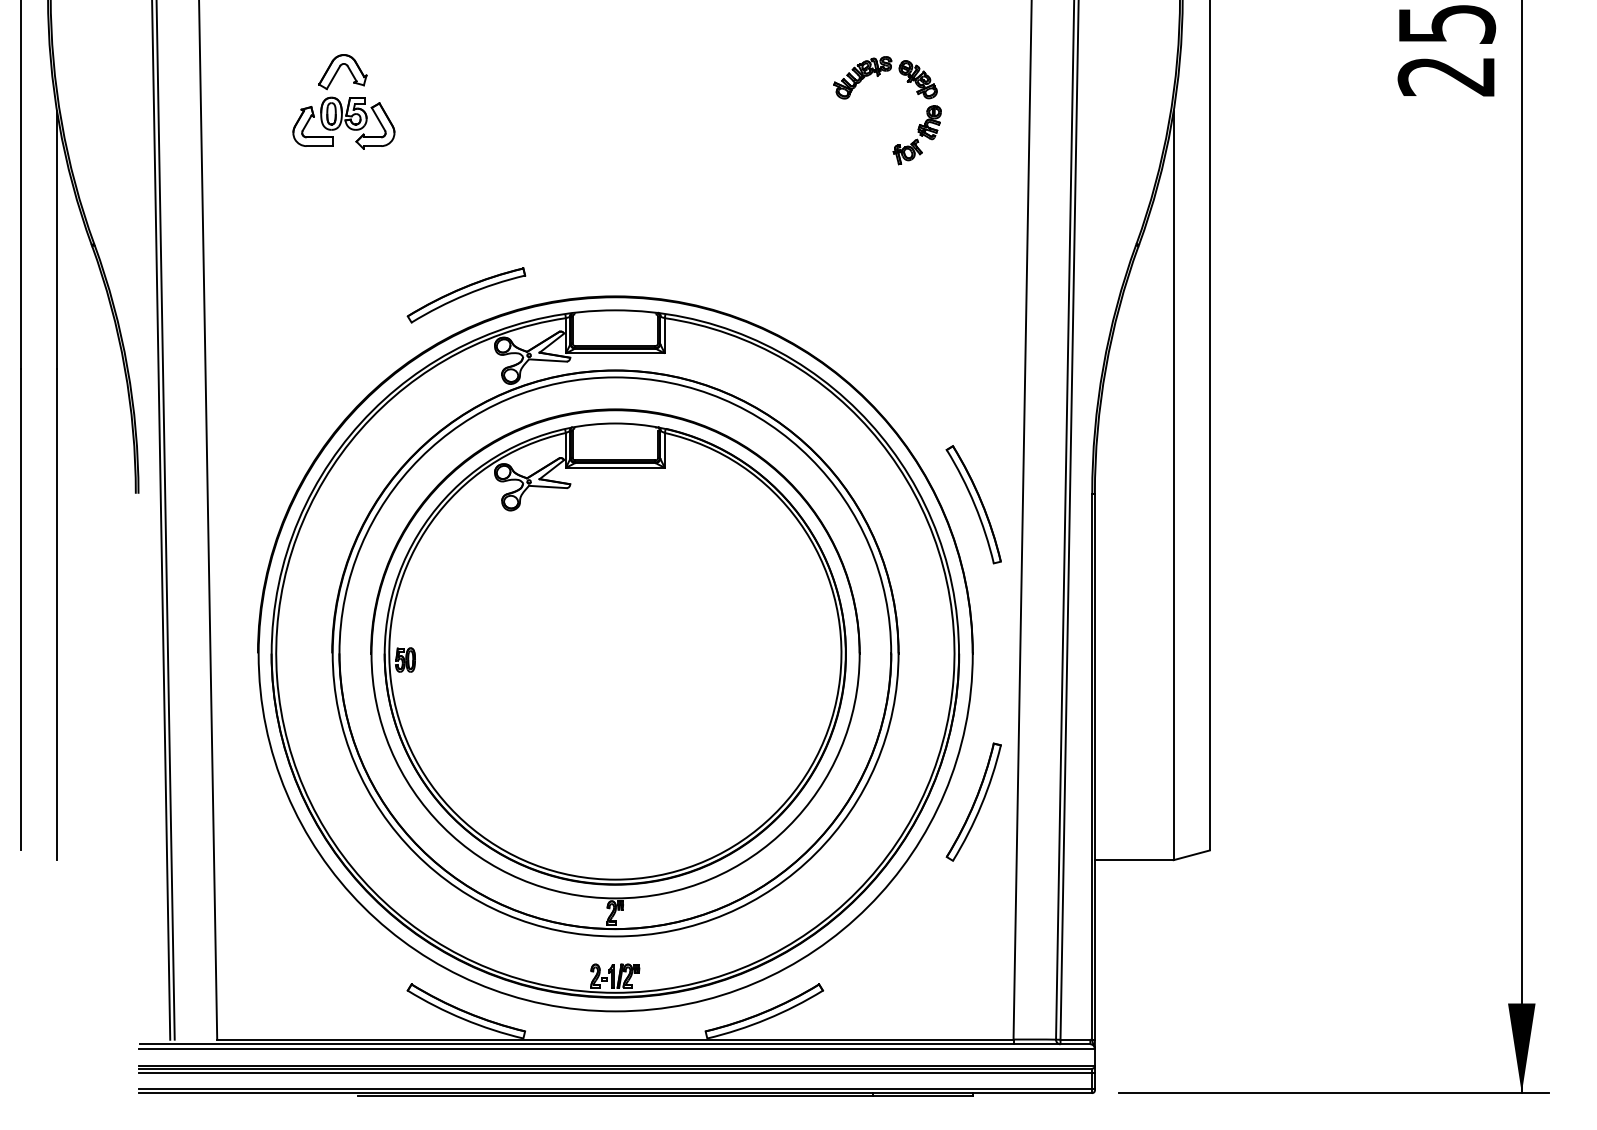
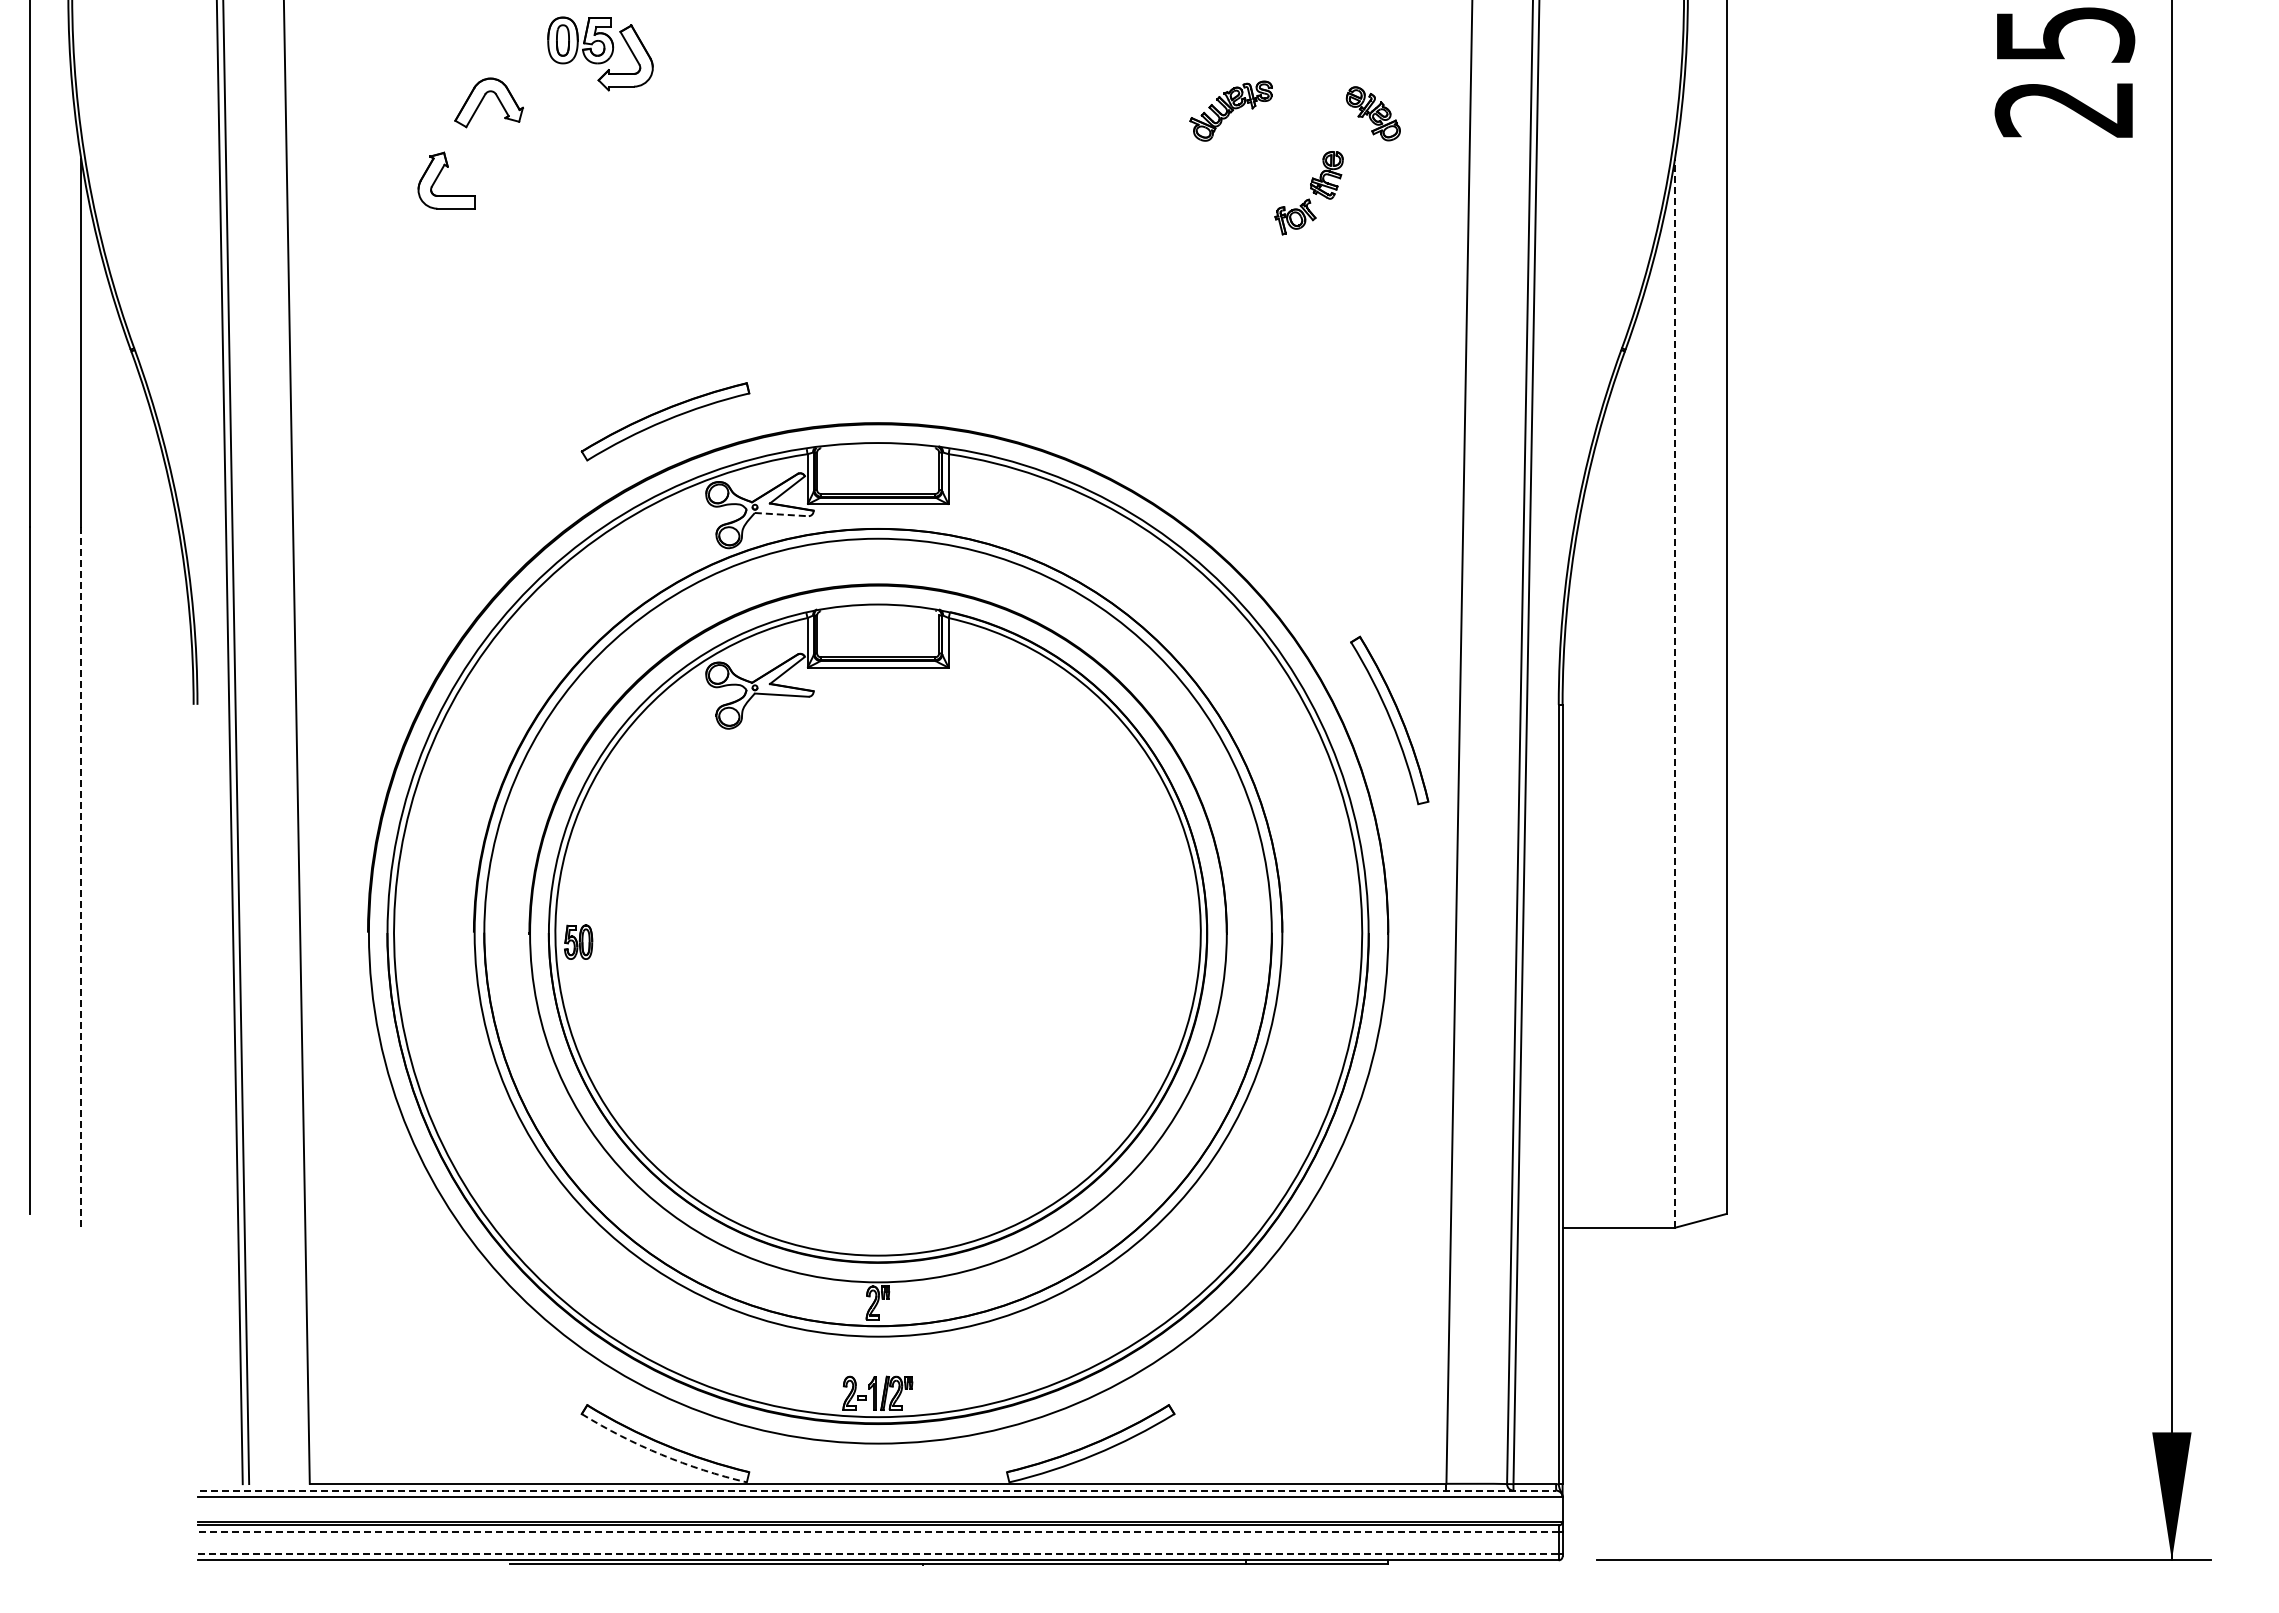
part: (917, 79) -> (1372, 113), moved
part: (357, 122) -> (600, 53), moved
line: (548, 360) -> (782, 514), solid -> dashed
line: (1173, 485) -> (1674, 692), solid -> dashed
line: (57, 614) -> (81, 877), solid -> dashed
part: (973, 801) -> (1389, 1144), removed
arc: (463, 1018) -> (661, 1454), solid -> dashed
line: (615, 1044) -> (878, 1490), solid -> dashed
line: (615, 1072) -> (878, 1531), solid -> dashed
line: (615, 1088) -> (878, 1553), solid -> dashed

